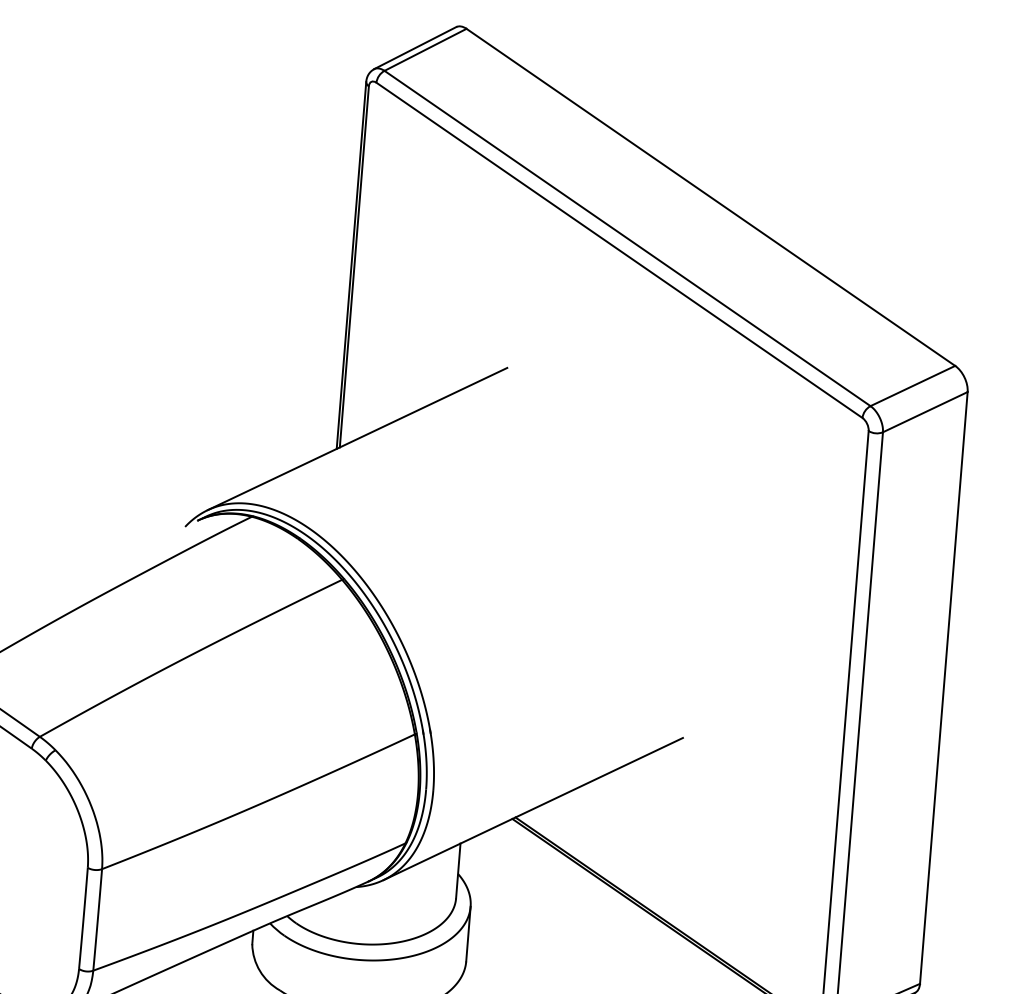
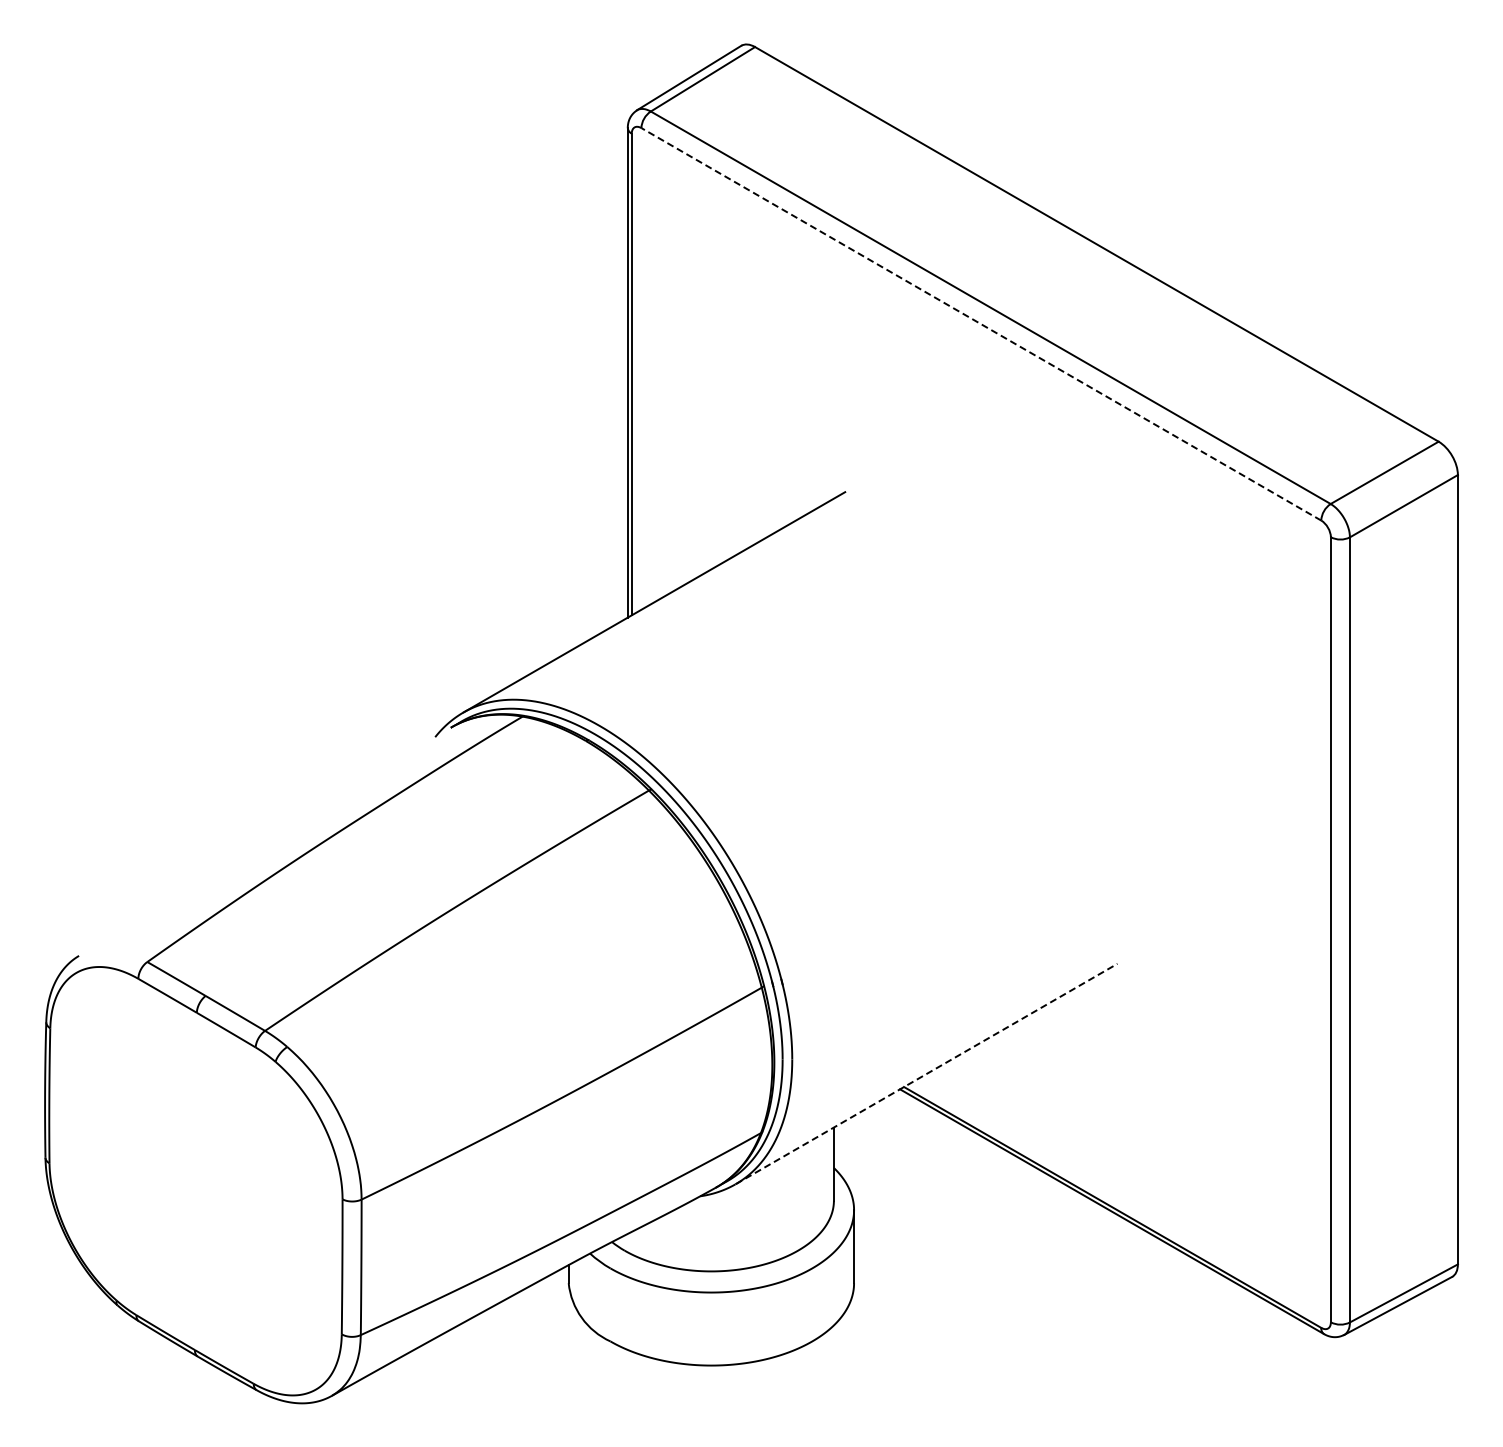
line: (619, 250) -> (981, 324), solid -> dashed
line: (533, 808) -> (927, 1073), solid -> dashed

